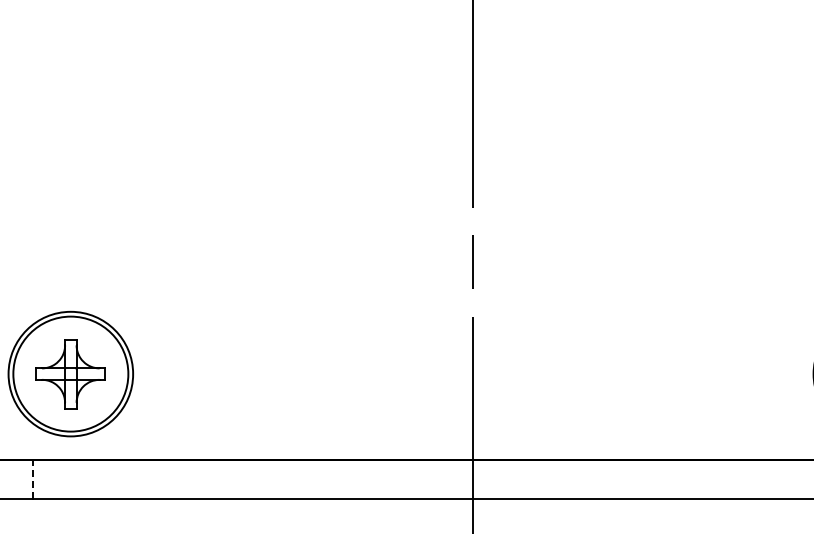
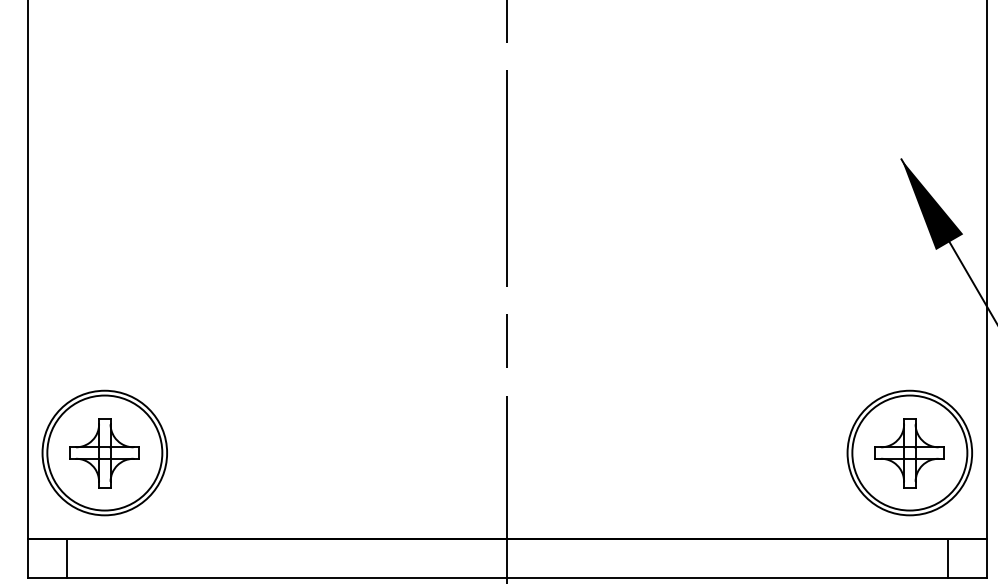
line: (32, 478) -> (66, 557), dashed -> solid

